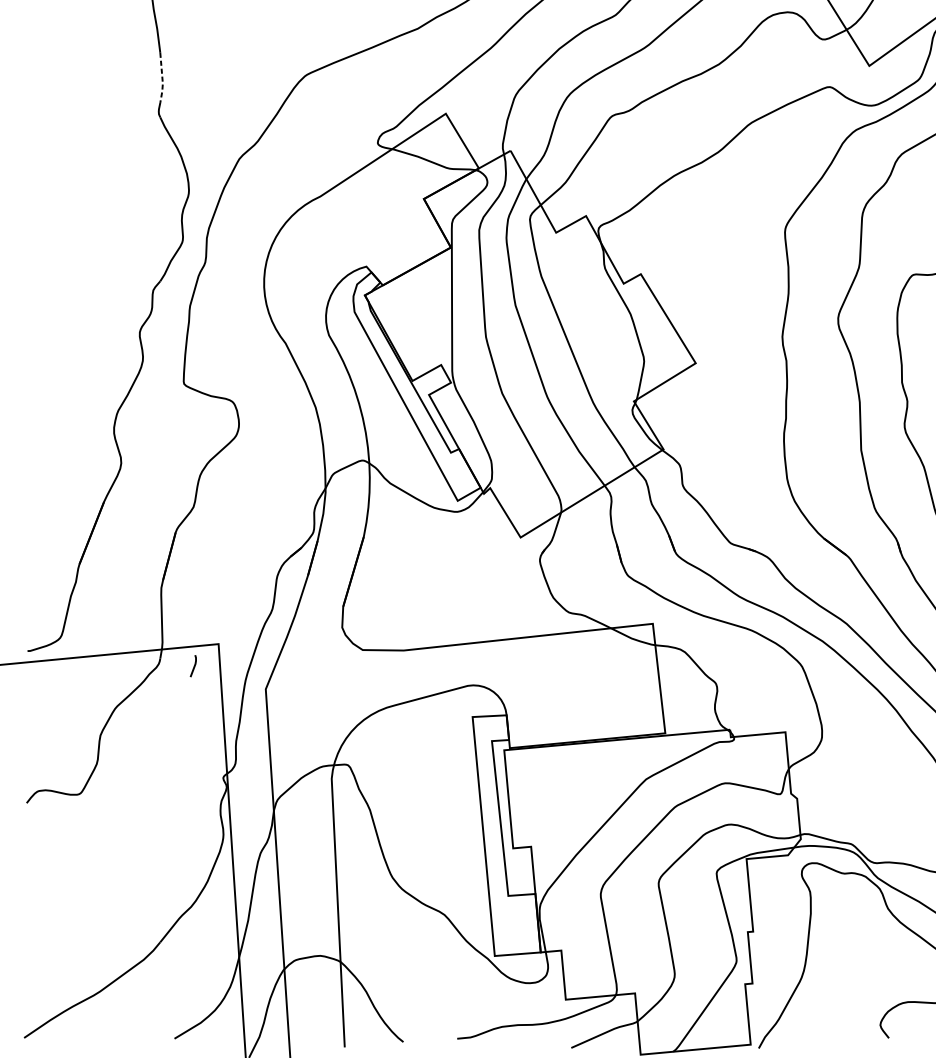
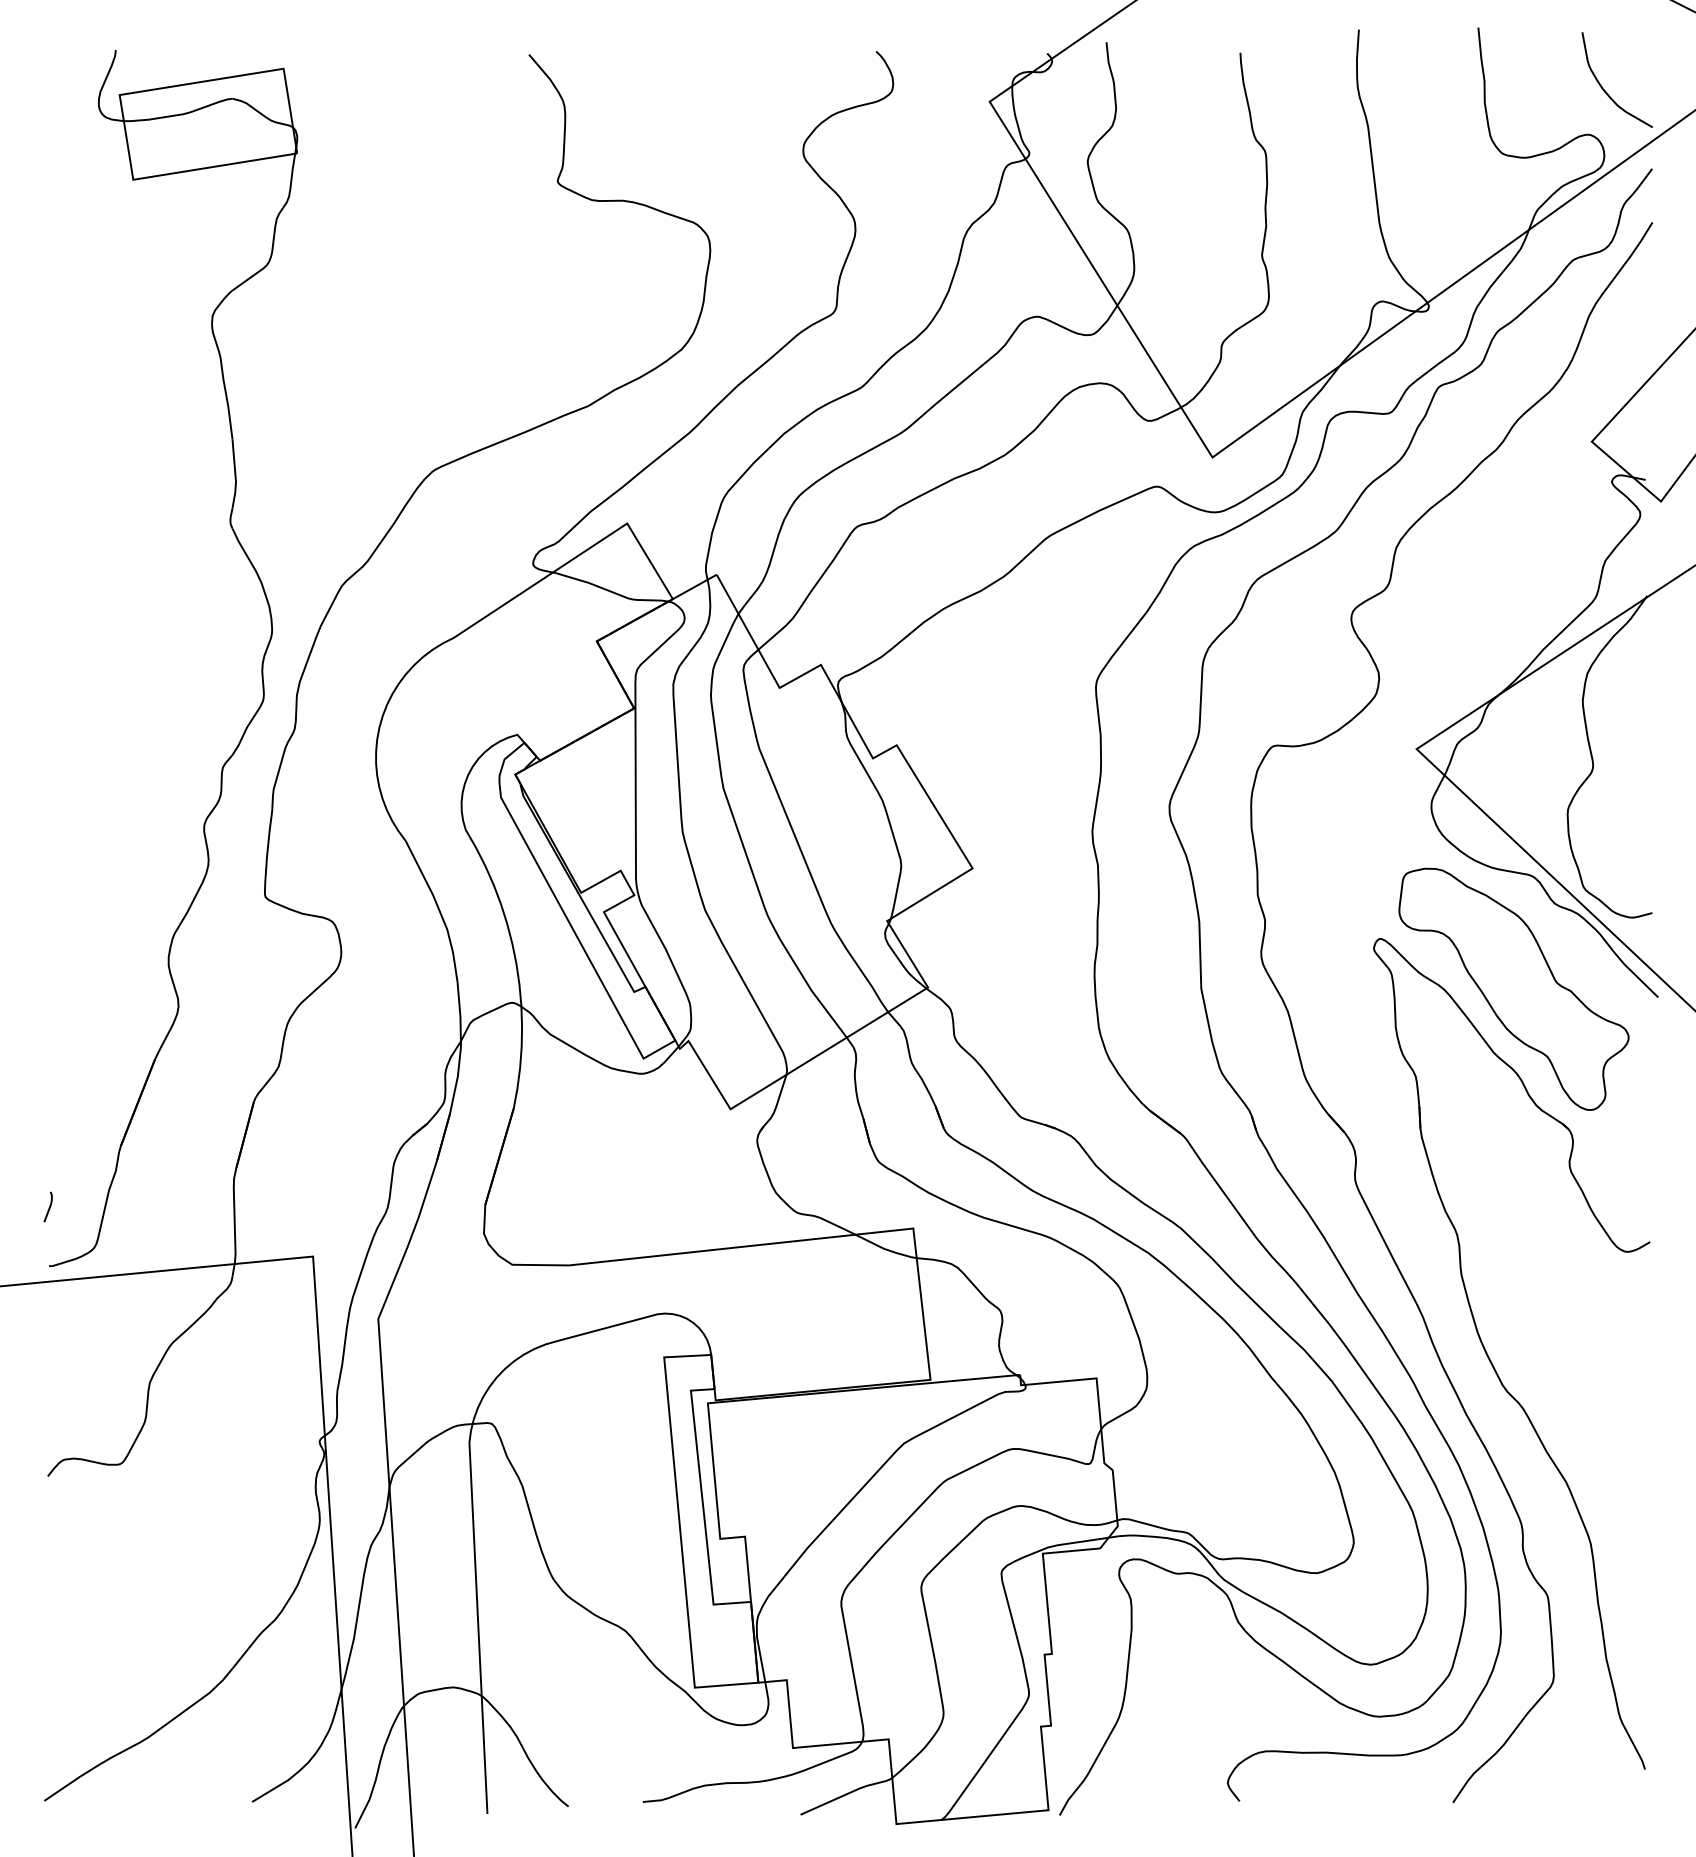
line: (162, 79) -> (235, 475), dashed -> solid
line: (193, 666) -> (48, 1207), moved

